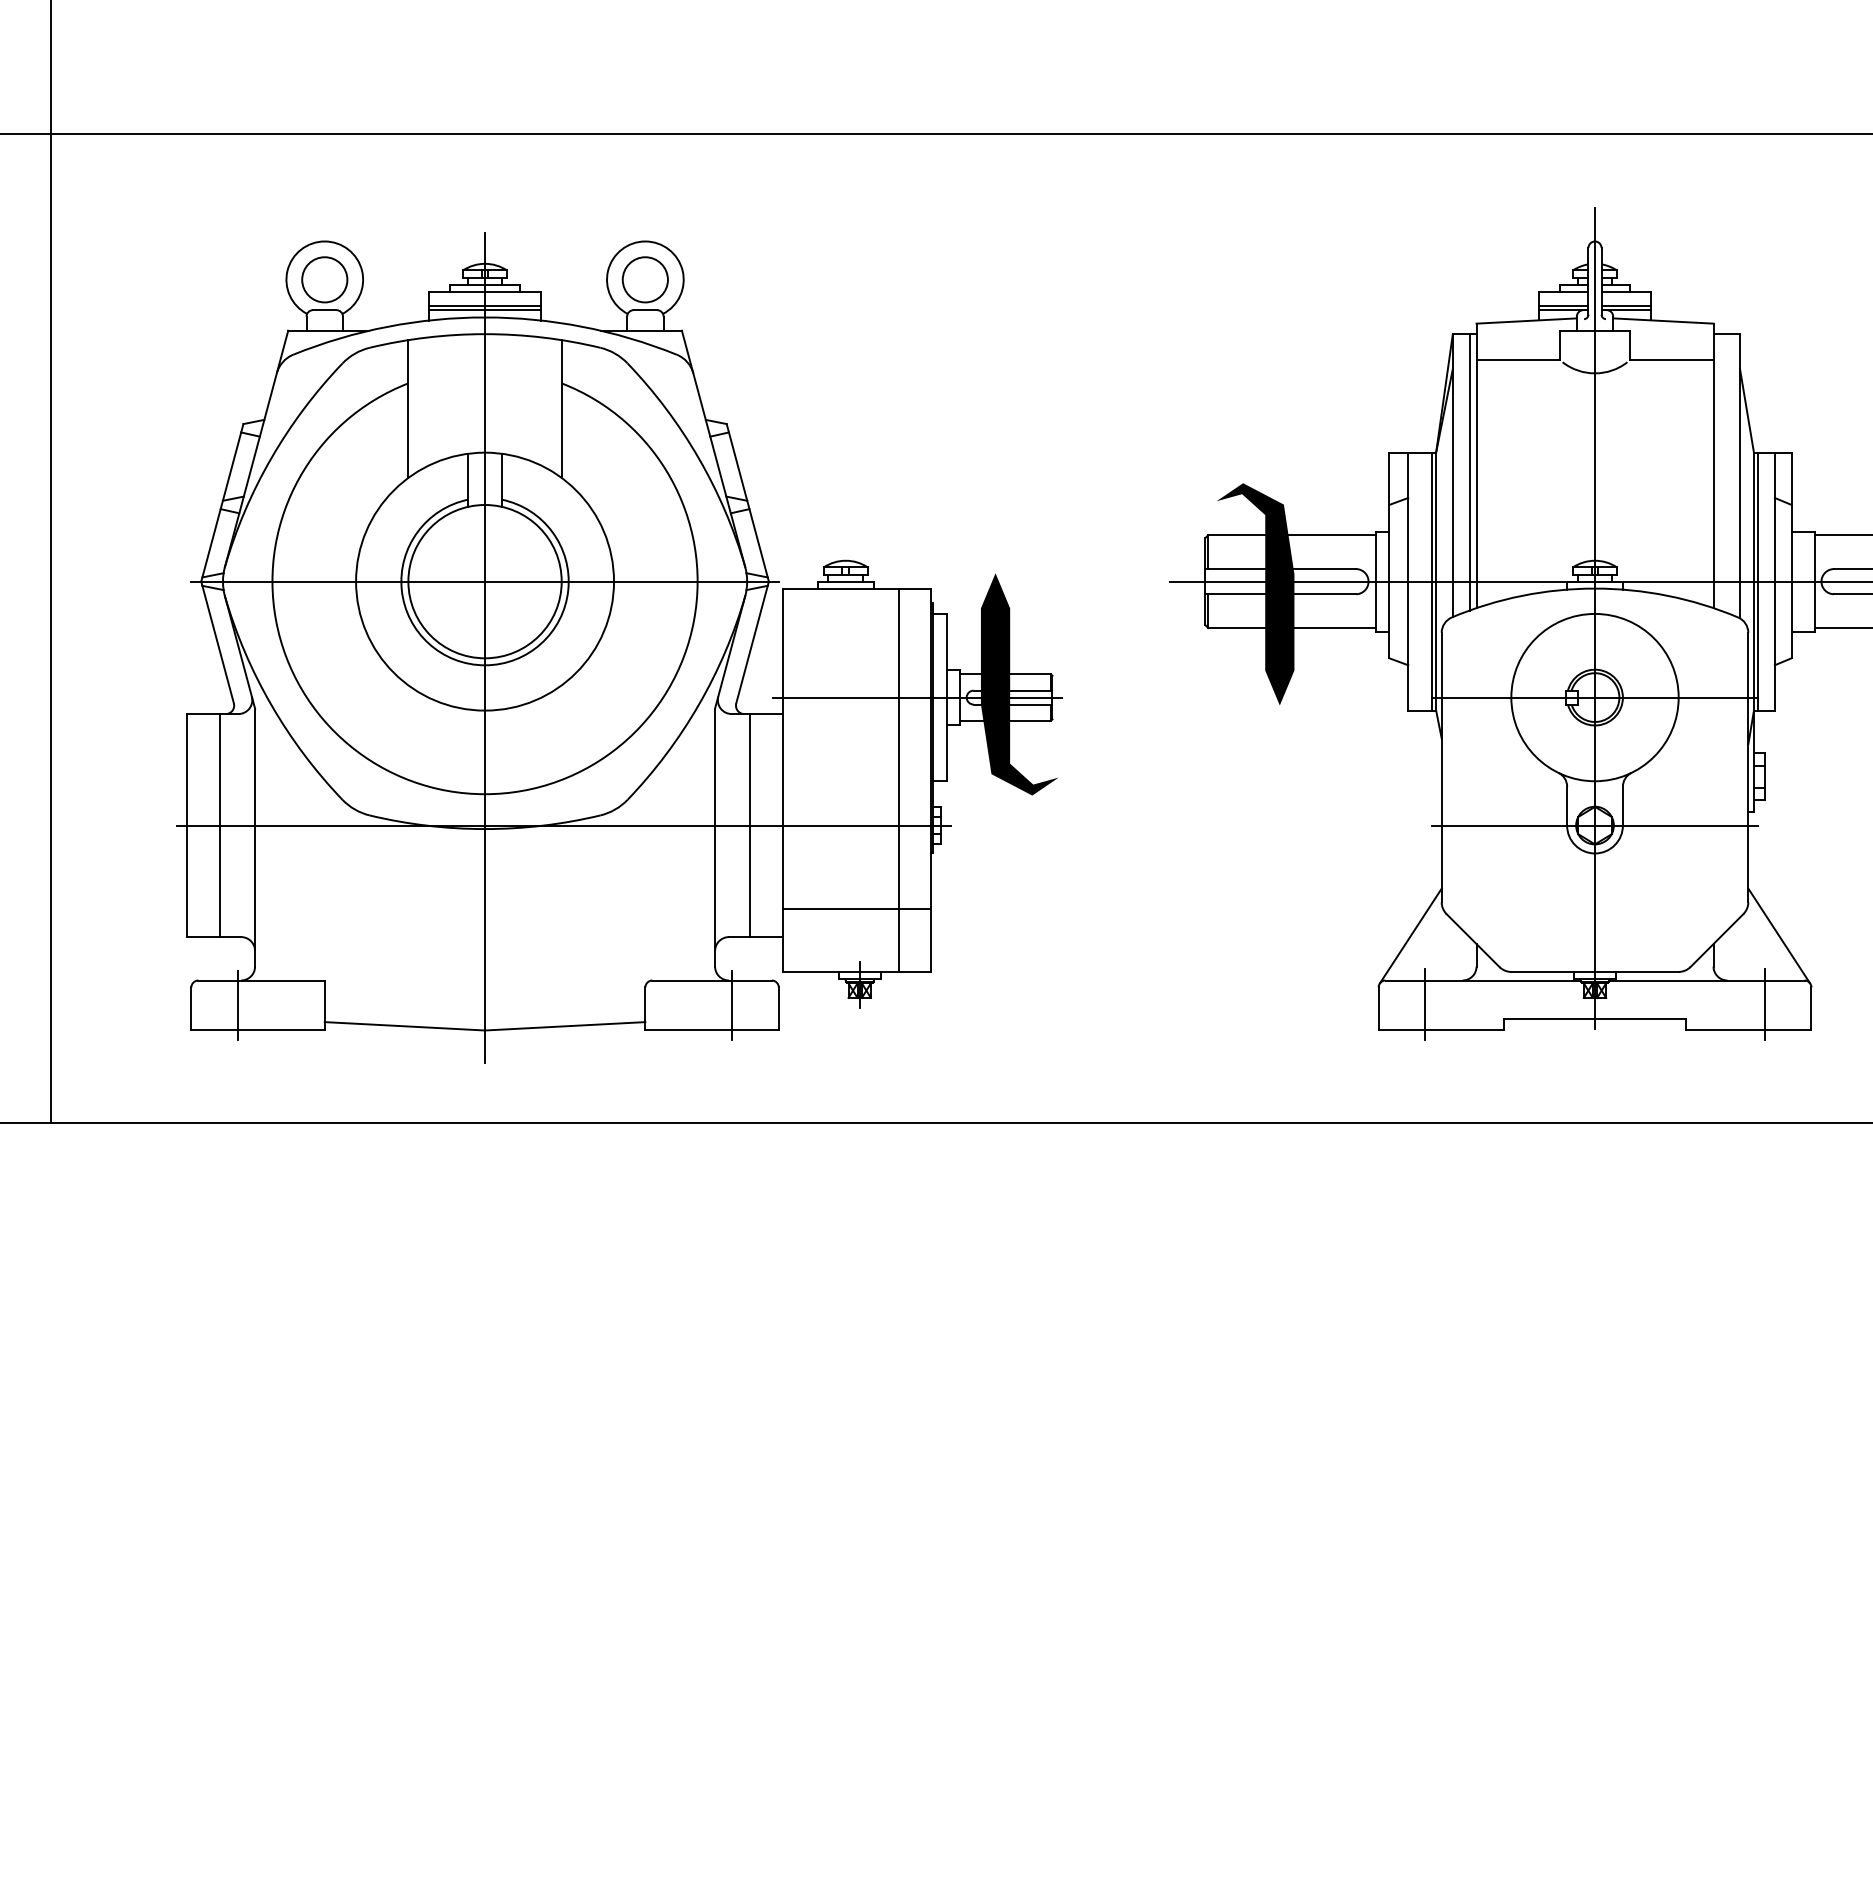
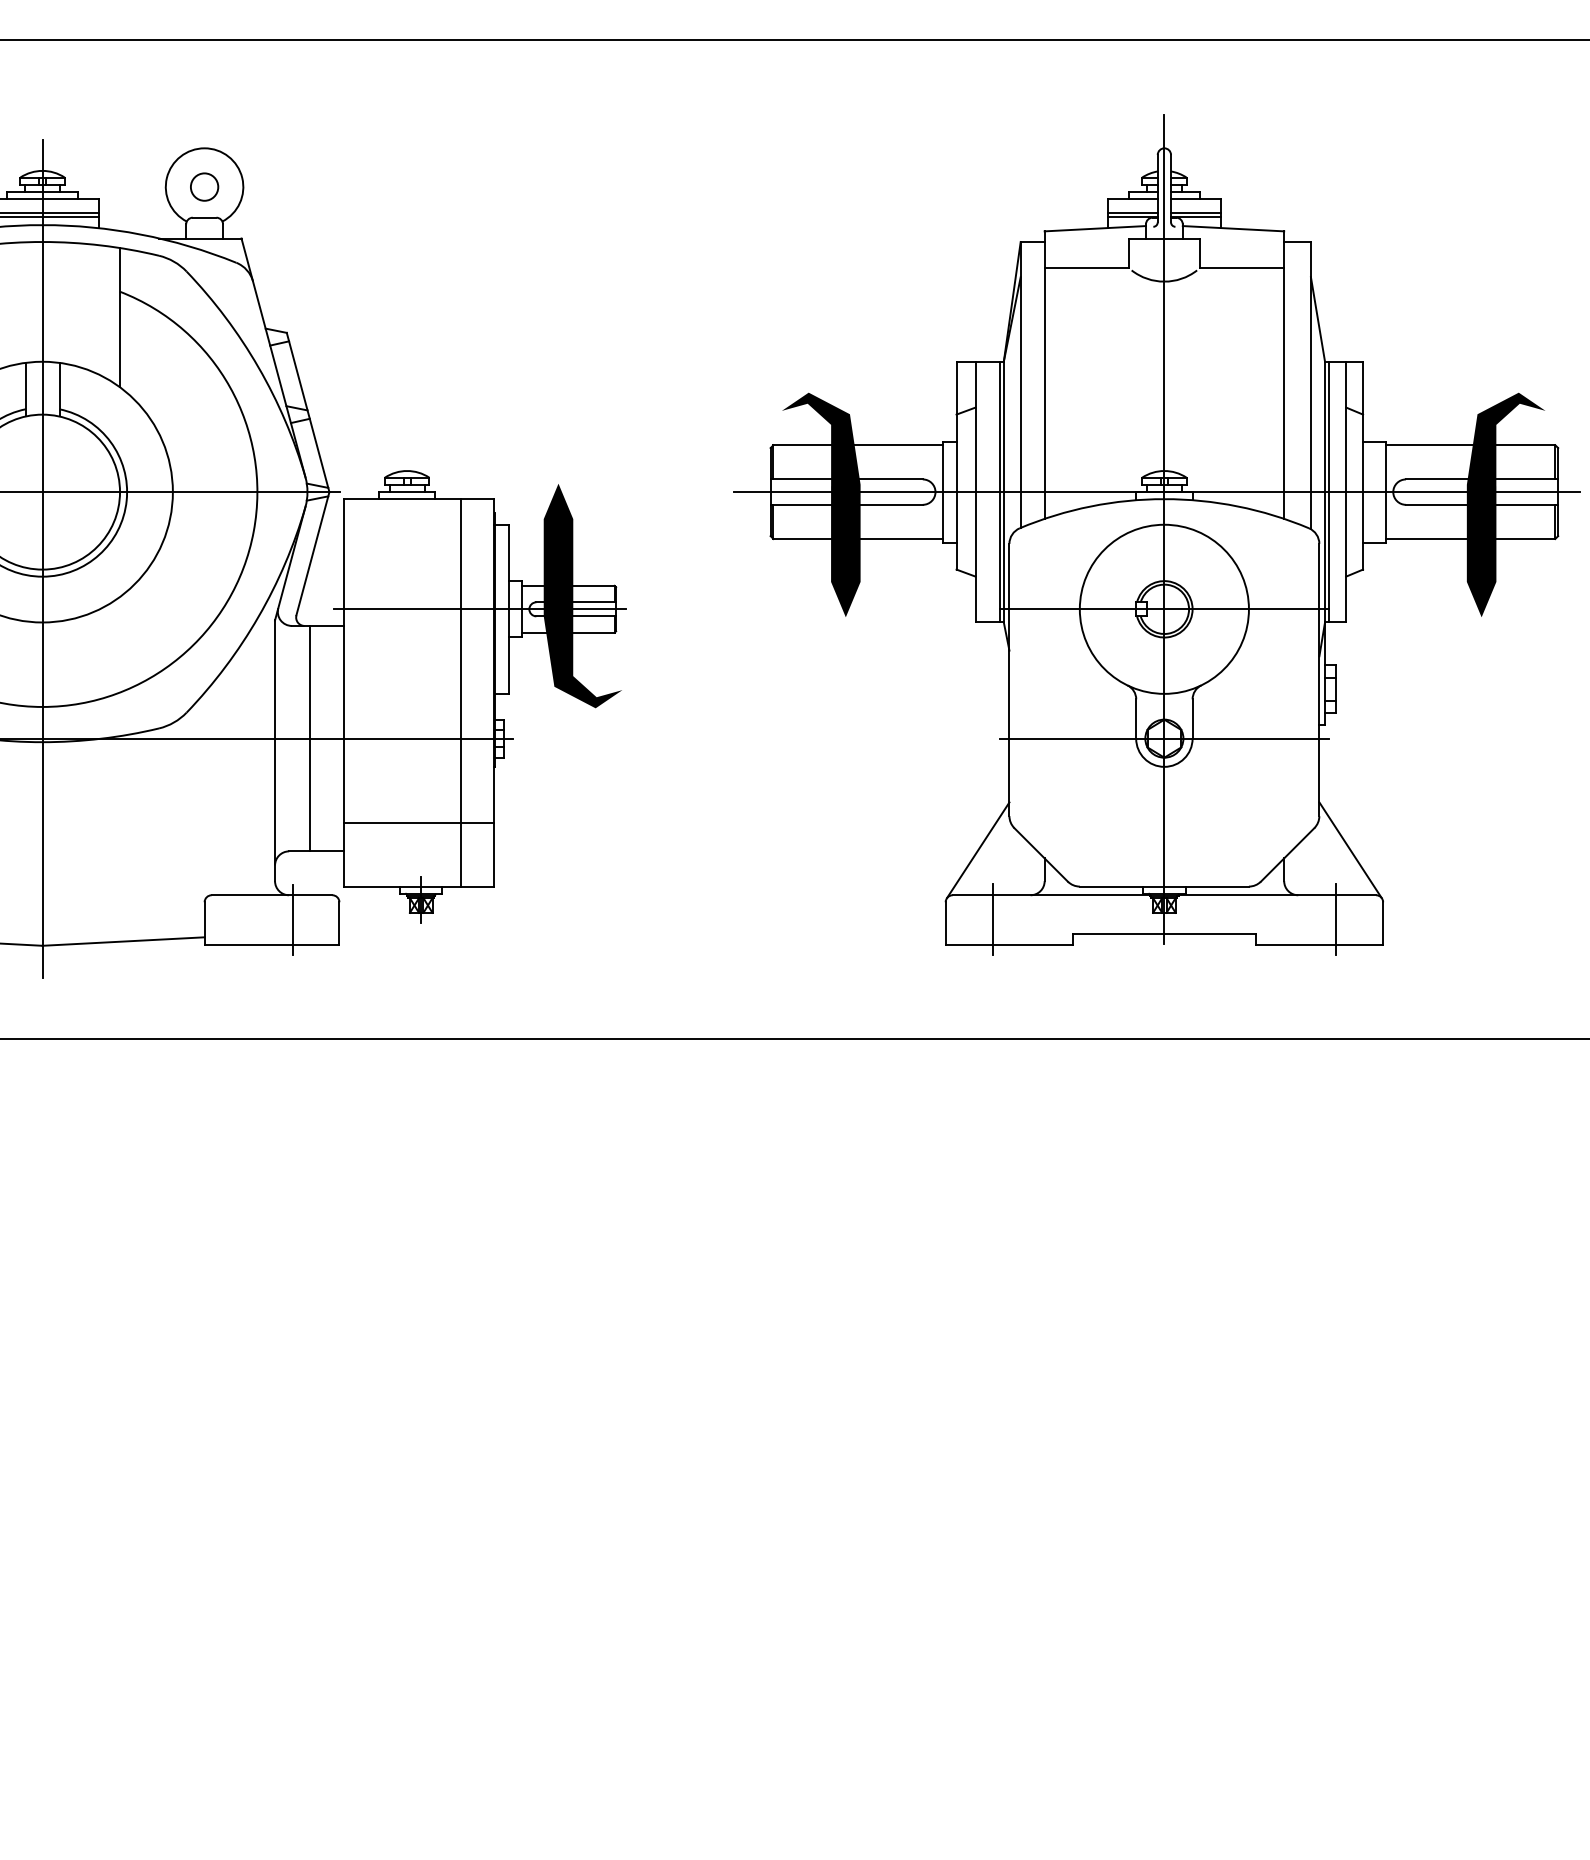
circle: (644, 279) -> (203, 186), size x0.6
line: (1469, 472) -> (1037, 381), removed

